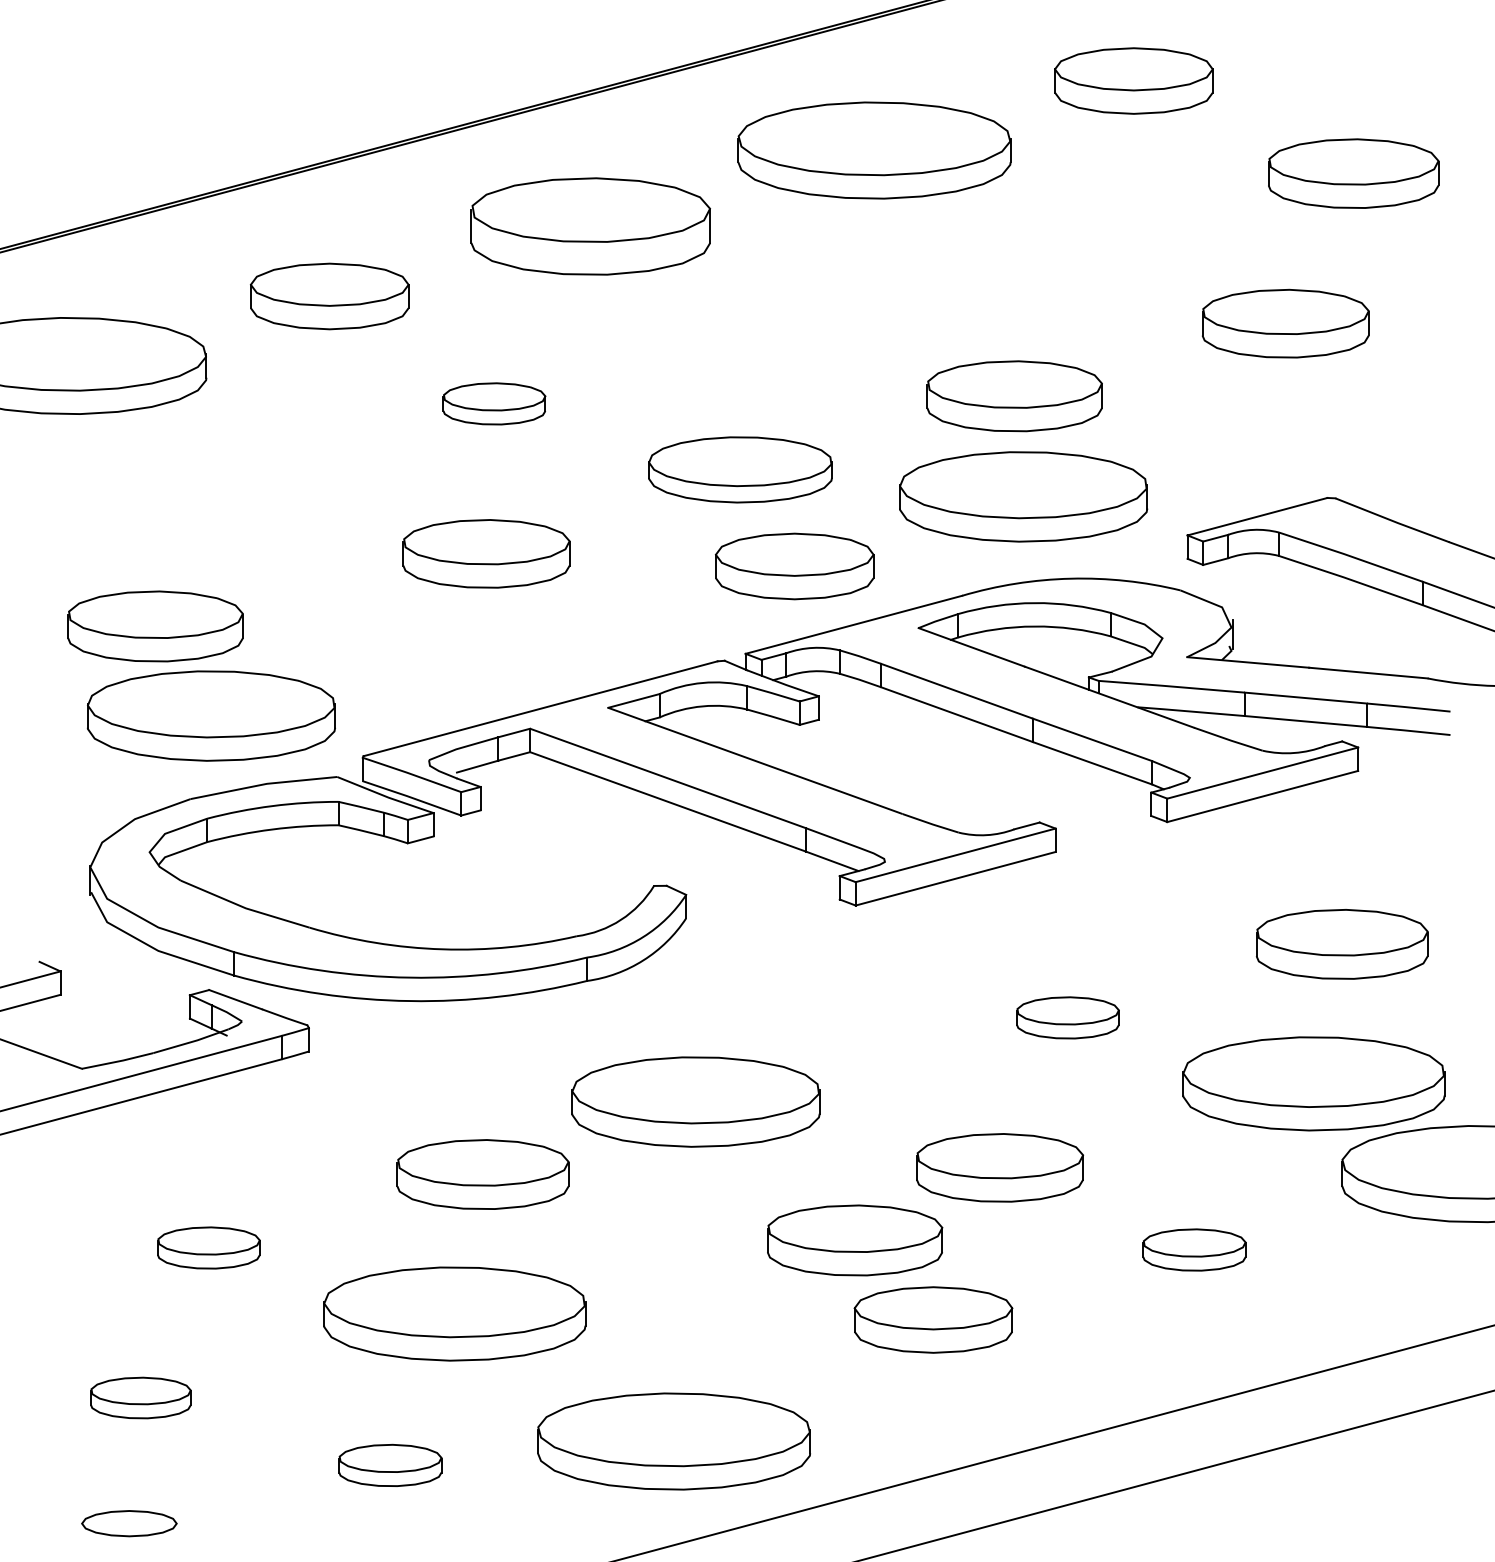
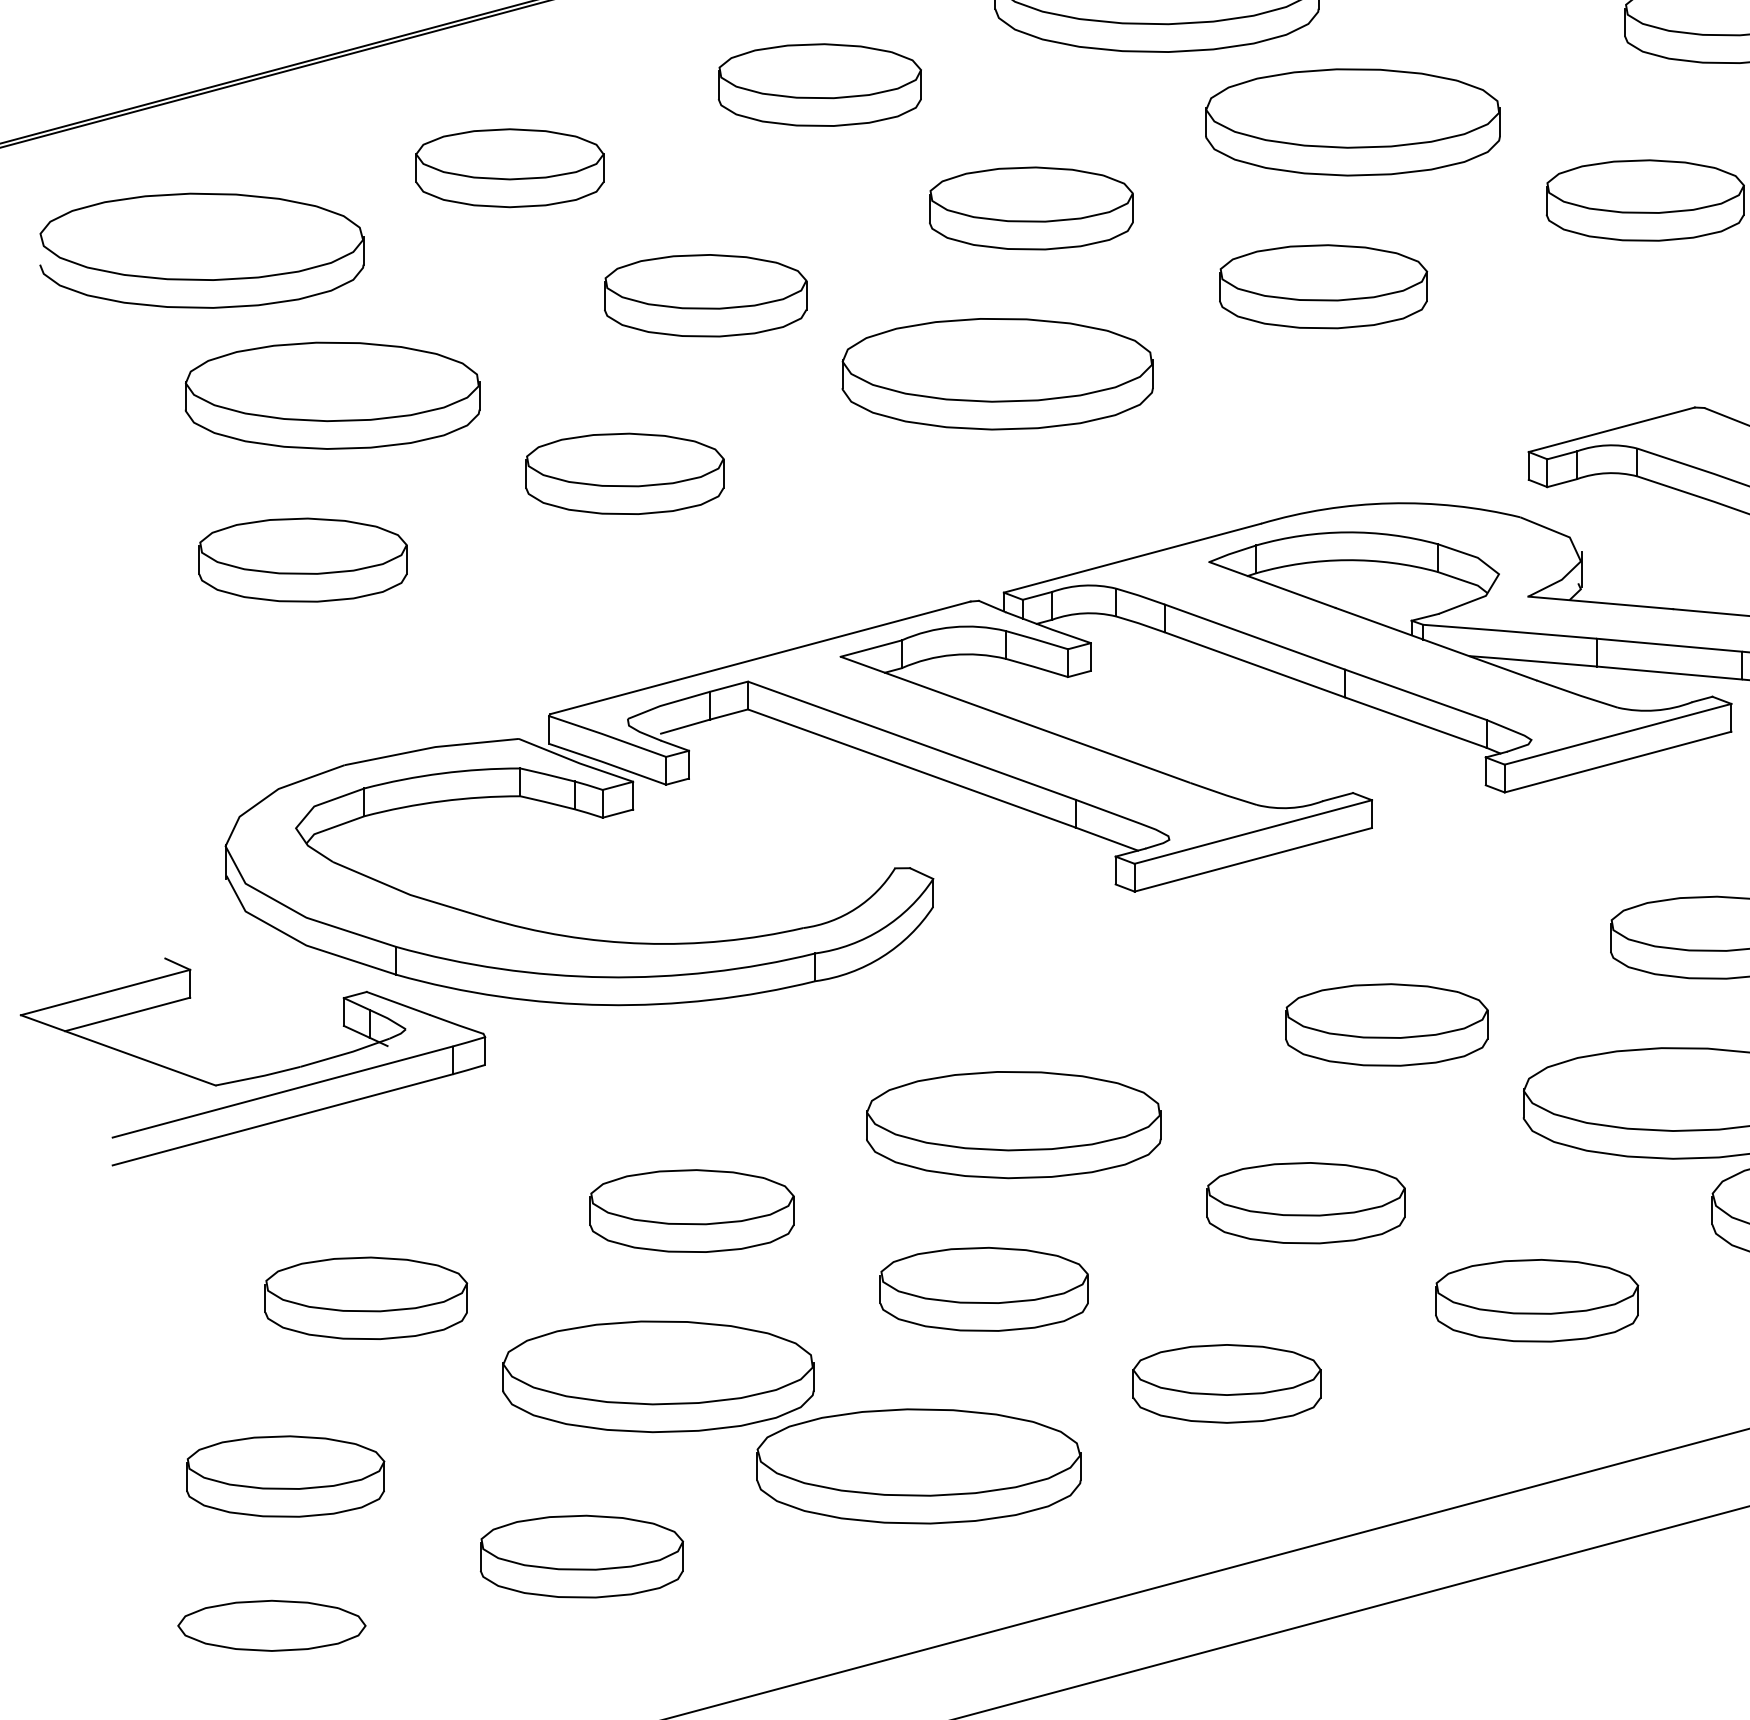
part: (590, 226) -> (819, 85), size x0.71
part: (768, 330) -> (1031, 208), added
part: (494, 403) -> (705, 295), size x1.67
part: (740, 469) -> (997, 373), size x1.43
part: (1023, 496) -> (1352, 121), moved
part: (486, 553) -> (624, 473), moved
part: (794, 566) -> (1061, 488), removed
part: (210, 715) -> (331, 395), moved
part: (1067, 1017) -> (1386, 1024), size x1.67
part: (695, 1101) -> (1013, 1124), moved
part: (855, 1240) -> (984, 1289), moved
part: (208, 1247) -> (365, 1297), size x1.67
part: (1194, 1249) -> (1537, 1300), size x1.67
part: (140, 1397) -> (285, 1475), size x1.67
part: (673, 1441) -> (918, 1466), moved
part: (390, 1465) -> (582, 1556), size x1.67
part: (129, 1523) -> (272, 1625), size x1.67

